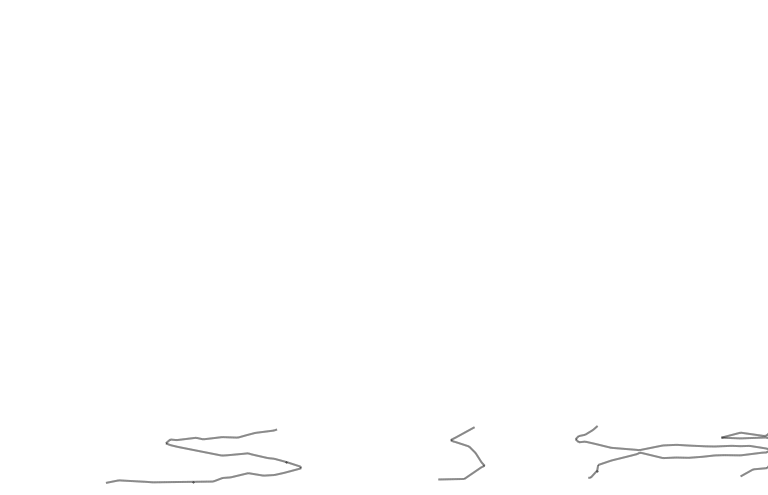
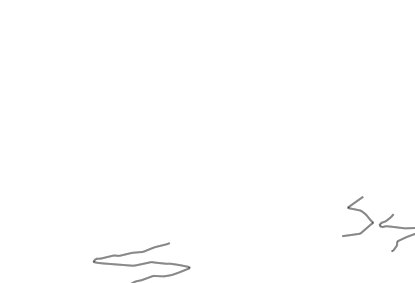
curve: (462, 445) -> (356, 210), moved

